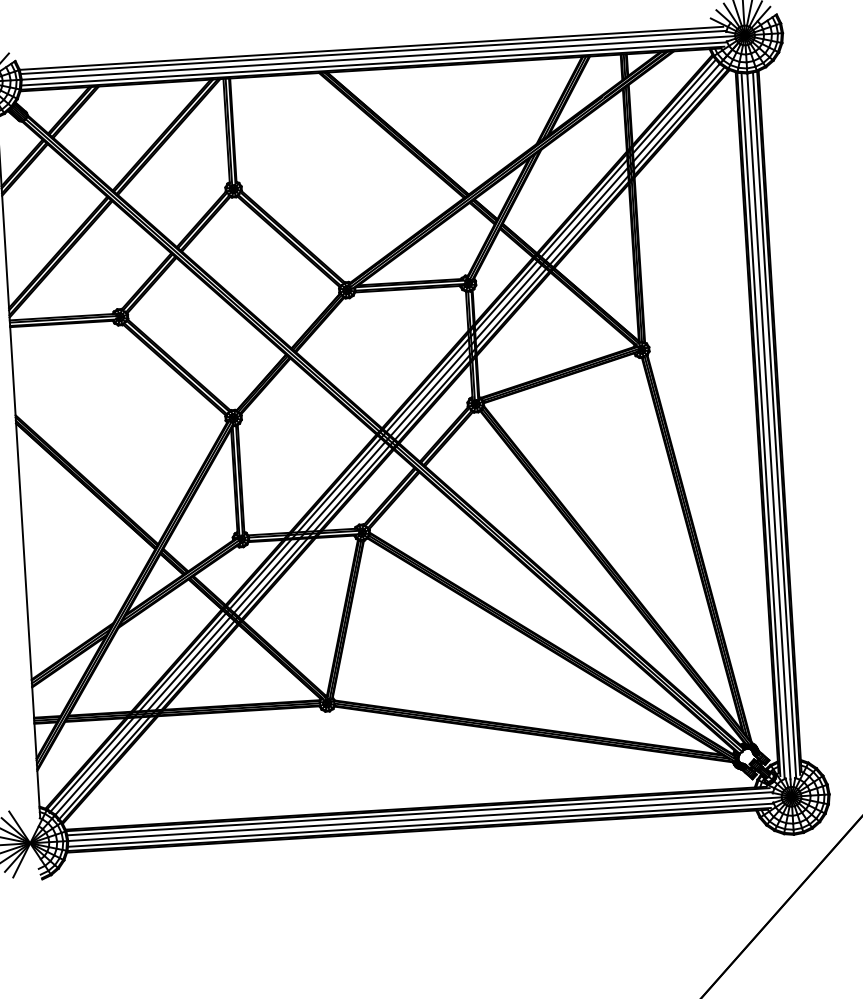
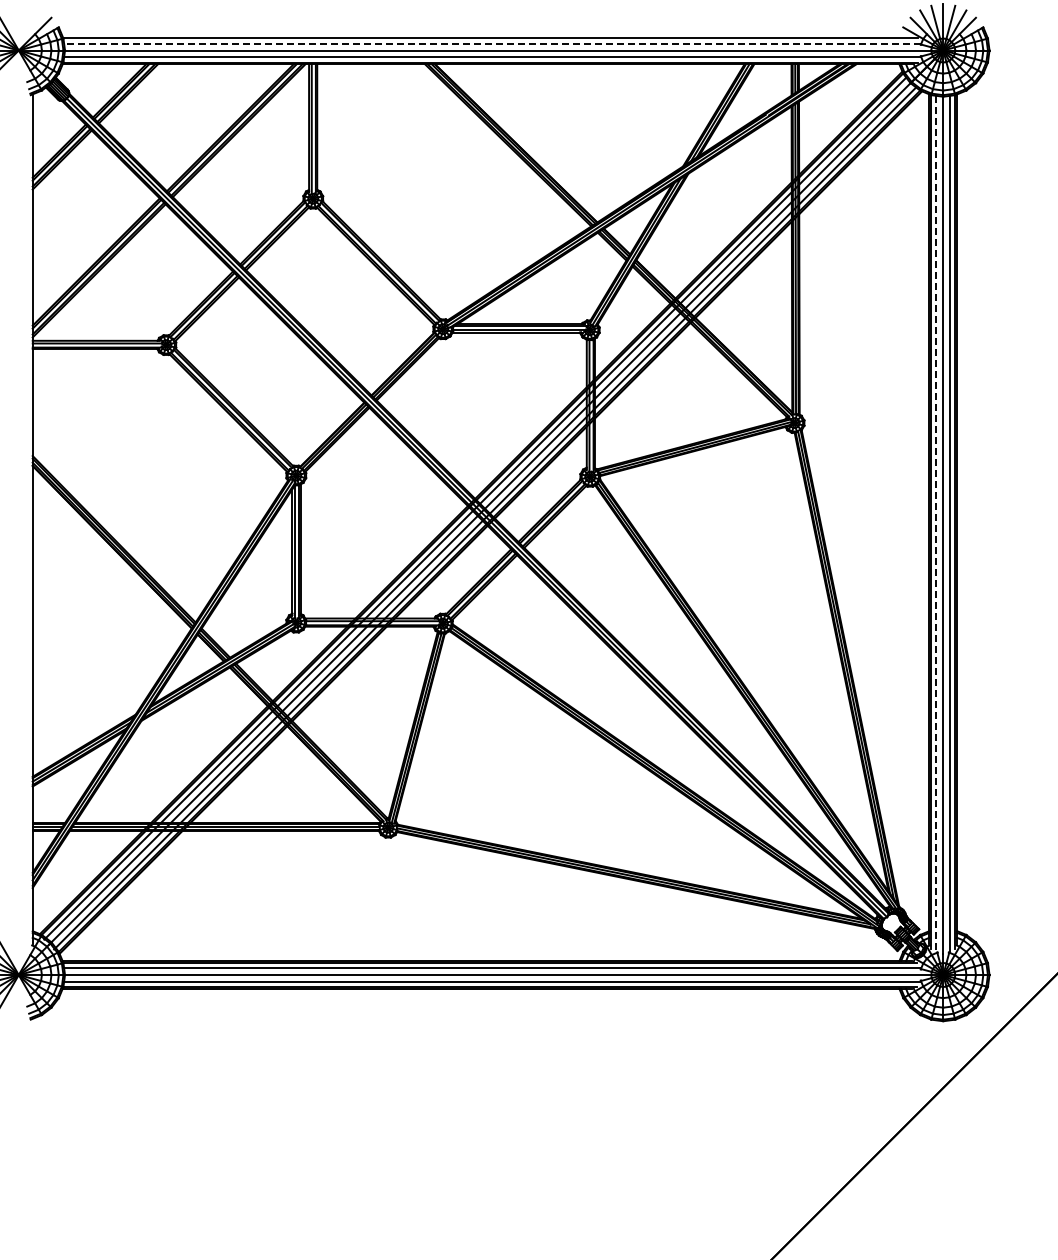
line: (372, 52) -> (491, 43), solid -> dashed
line: (763, 426) -> (936, 524), solid -> dashed

